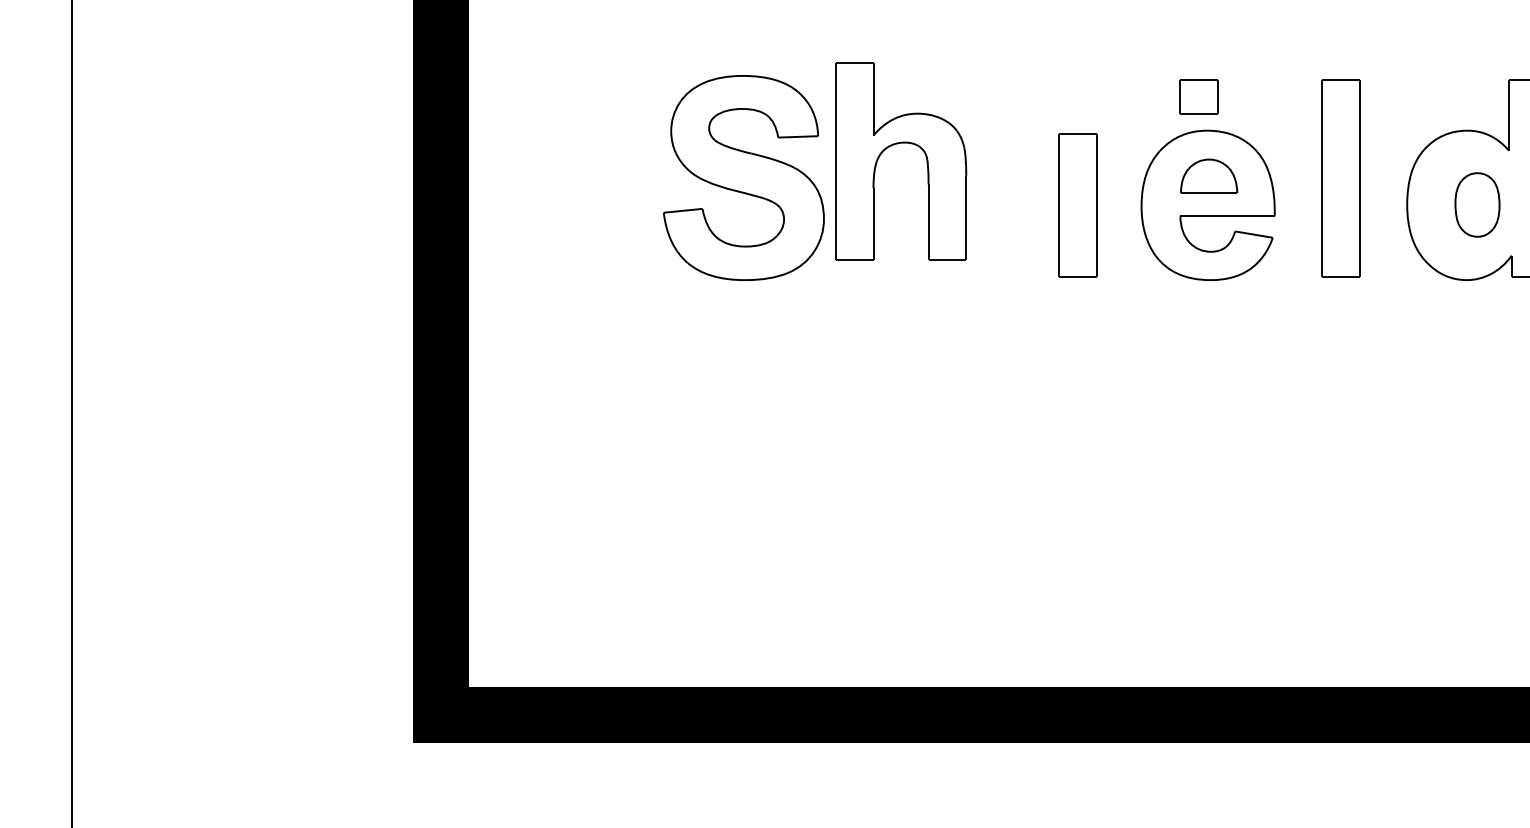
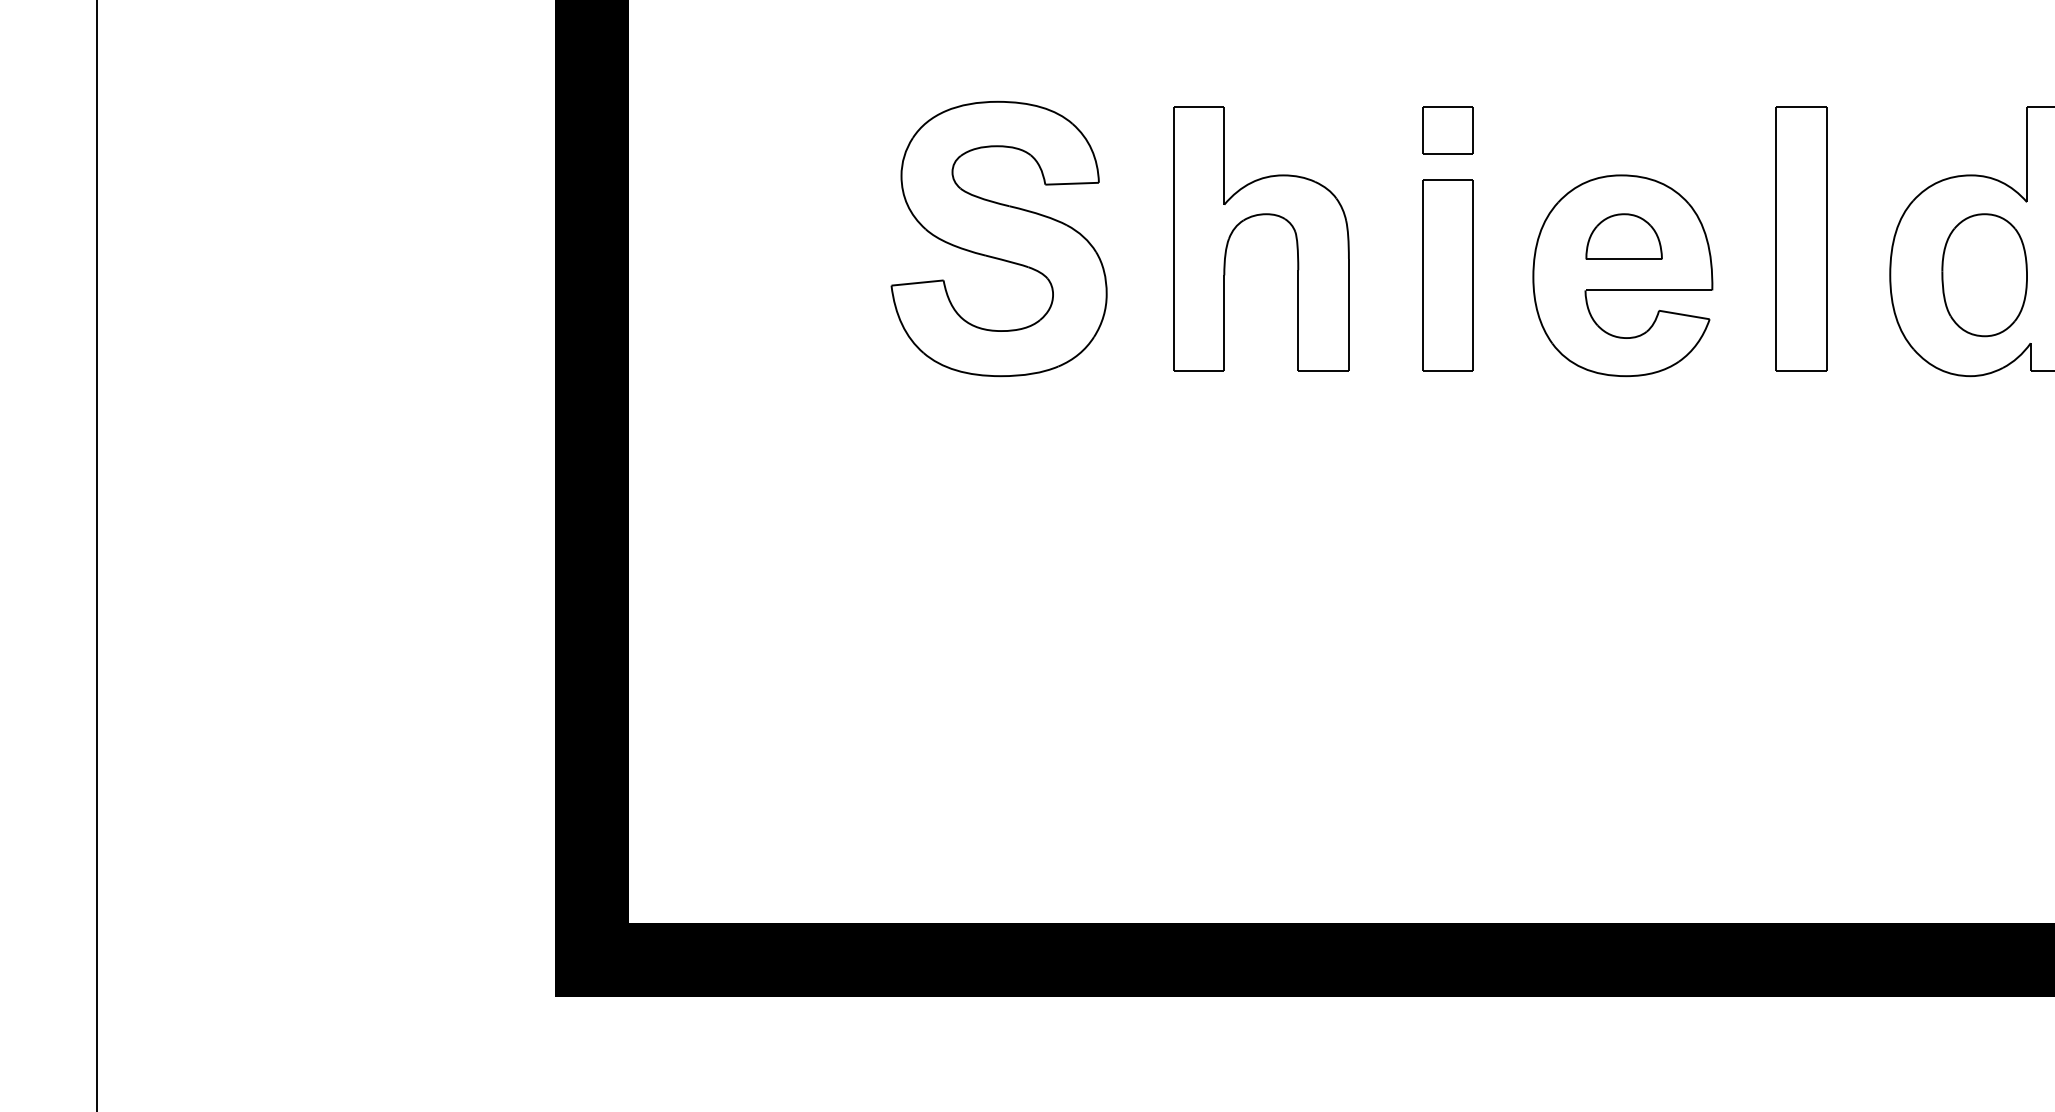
part: (1198, 96) -> (1447, 129), moved
part: (898, 144) -> (1257, 216), moved
part: (1477, 204) -> (1984, 274), size x1.43

